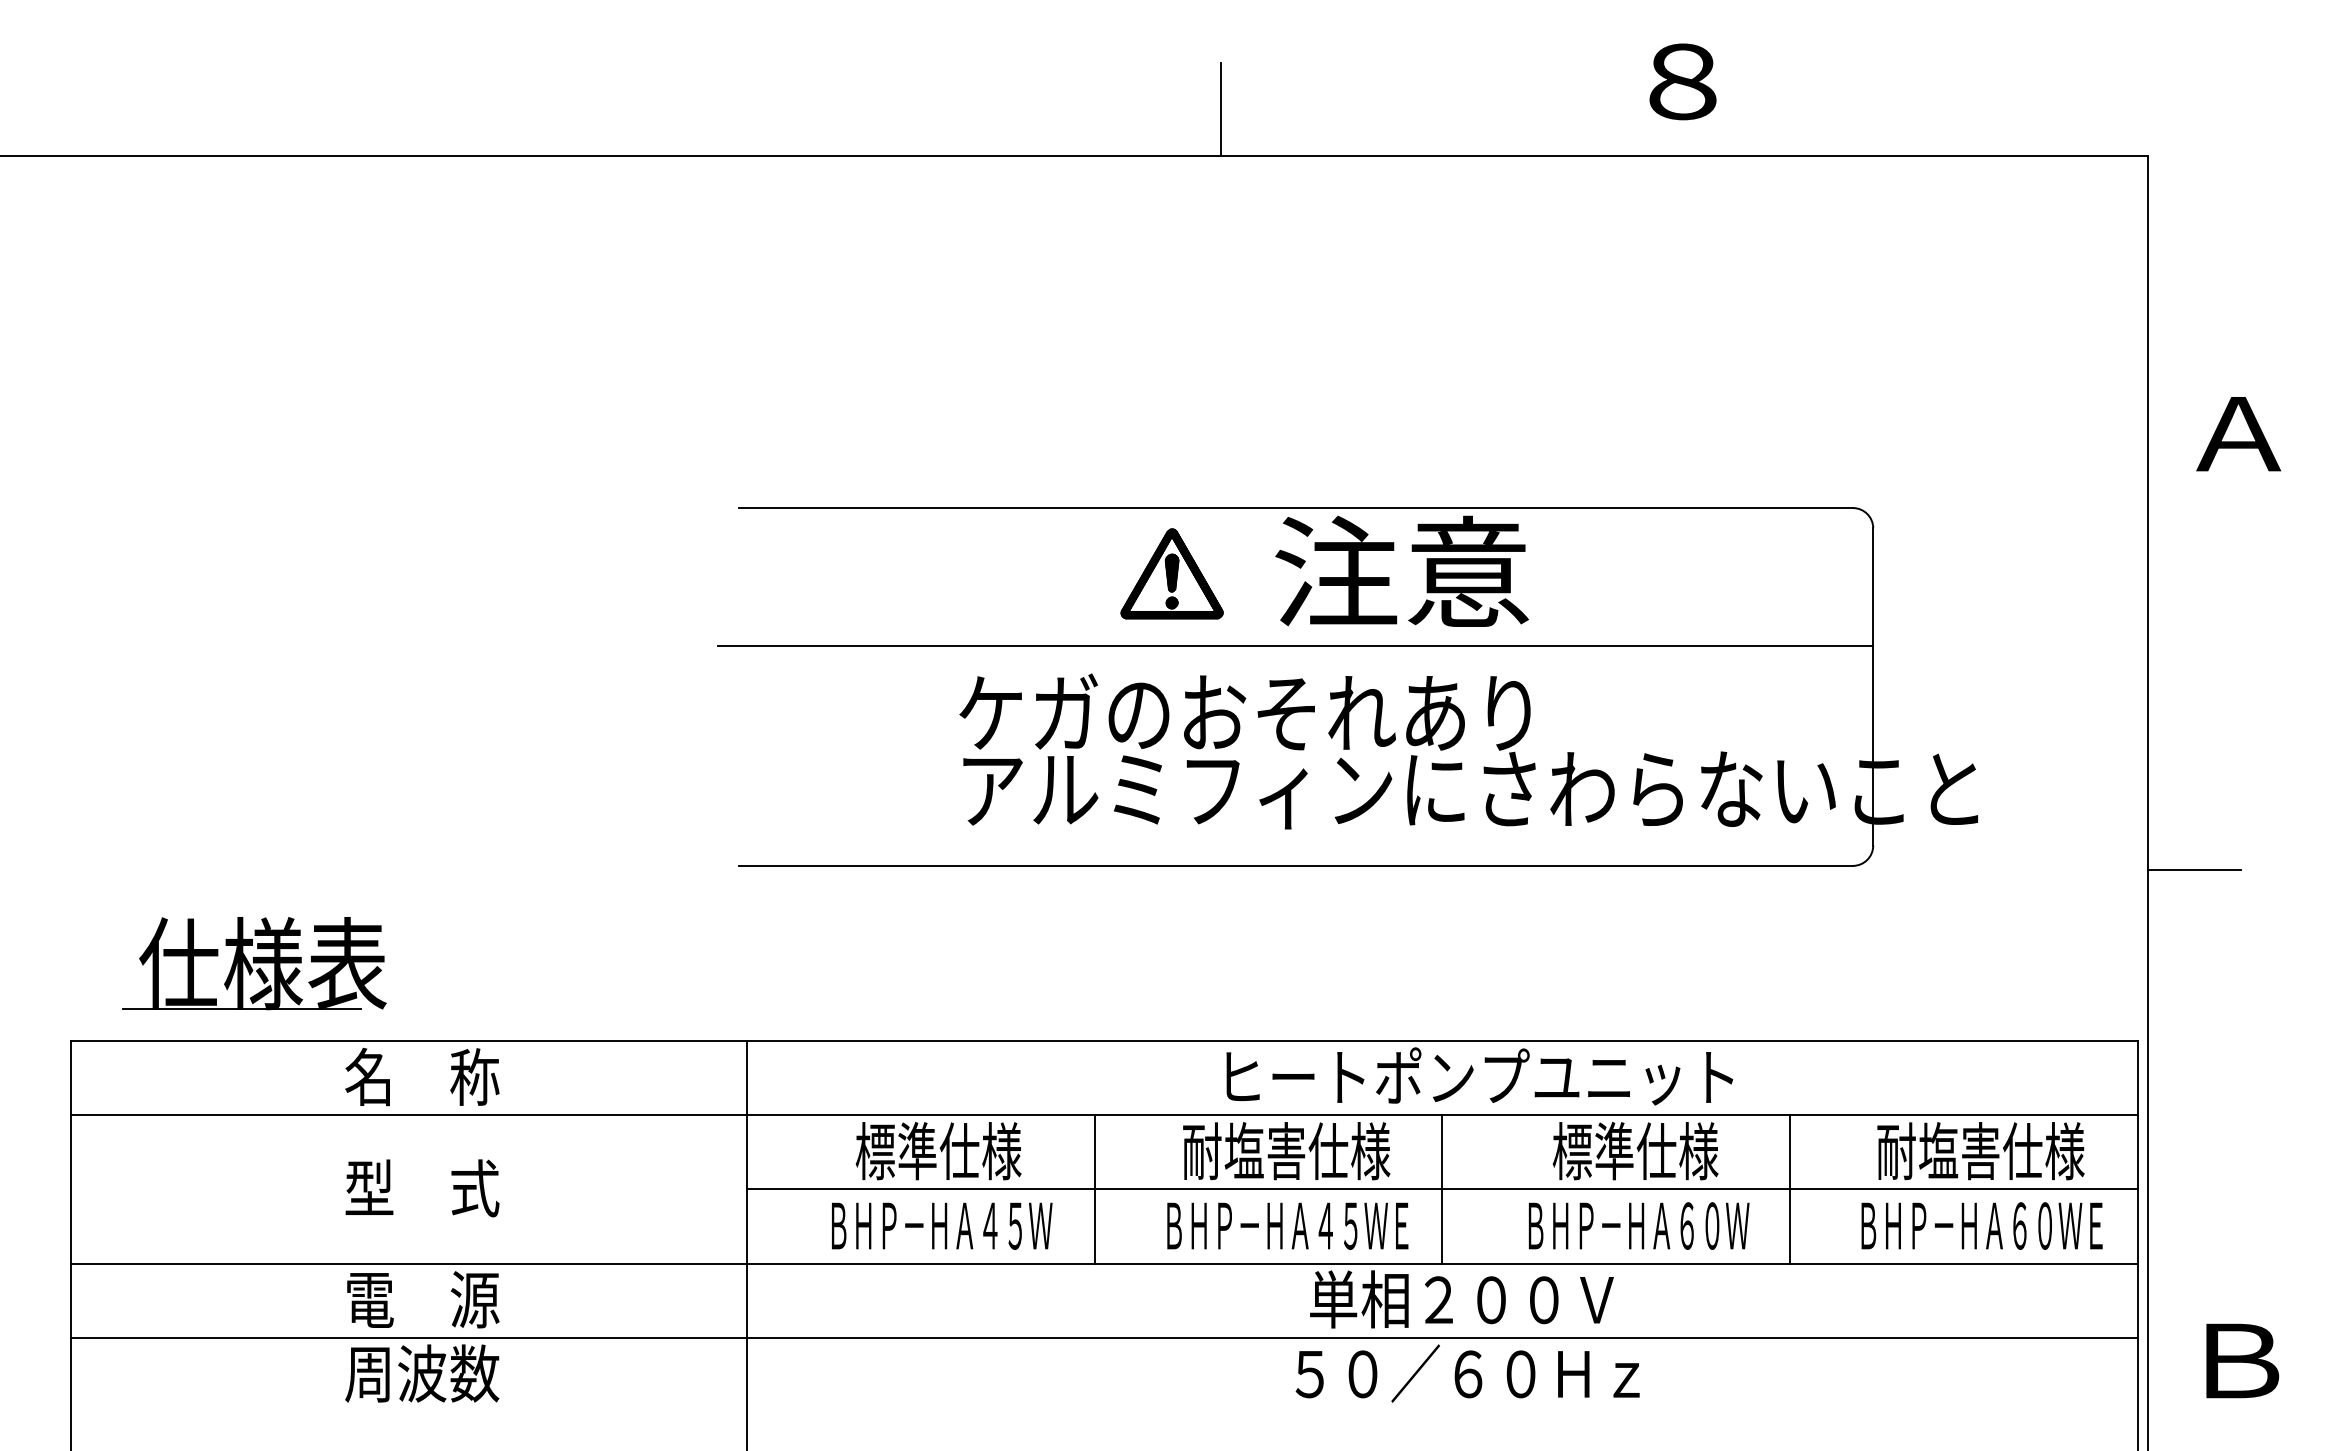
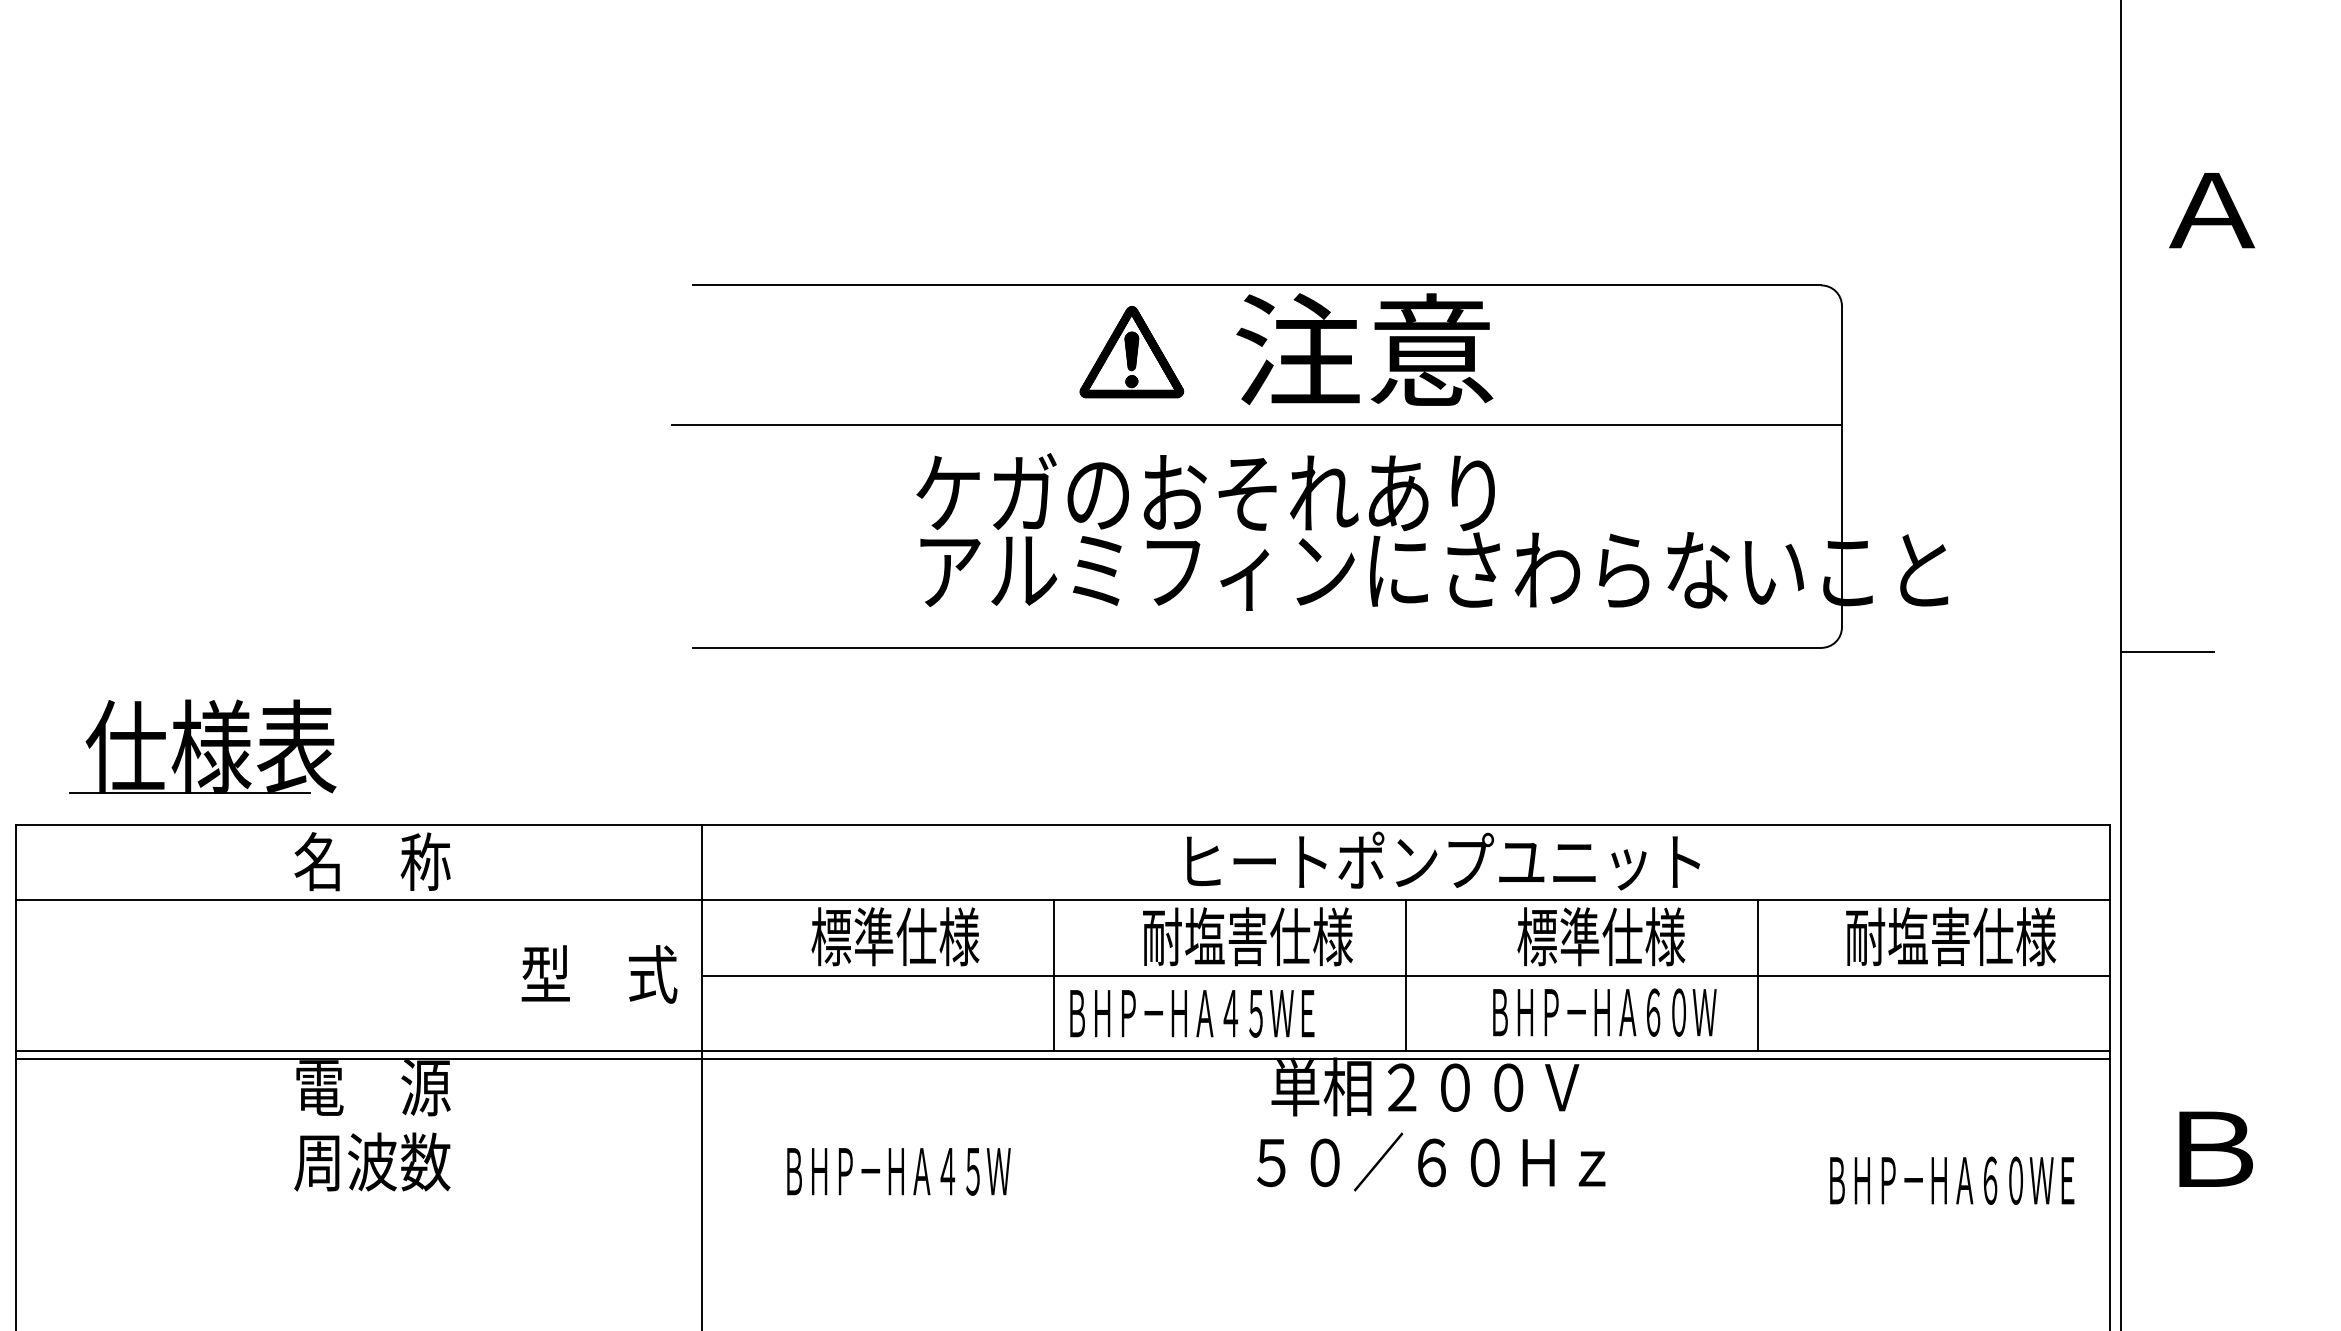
text: (422, 1188) -> (599, 974), moved
text: (942, 1225) -> (899, 1171), moved
text: (1287, 1225) -> (1192, 1013), moved
text: (1981, 1225) -> (1951, 1180), moved
line: (1103, 1337) -> (1062, 1058), moved

